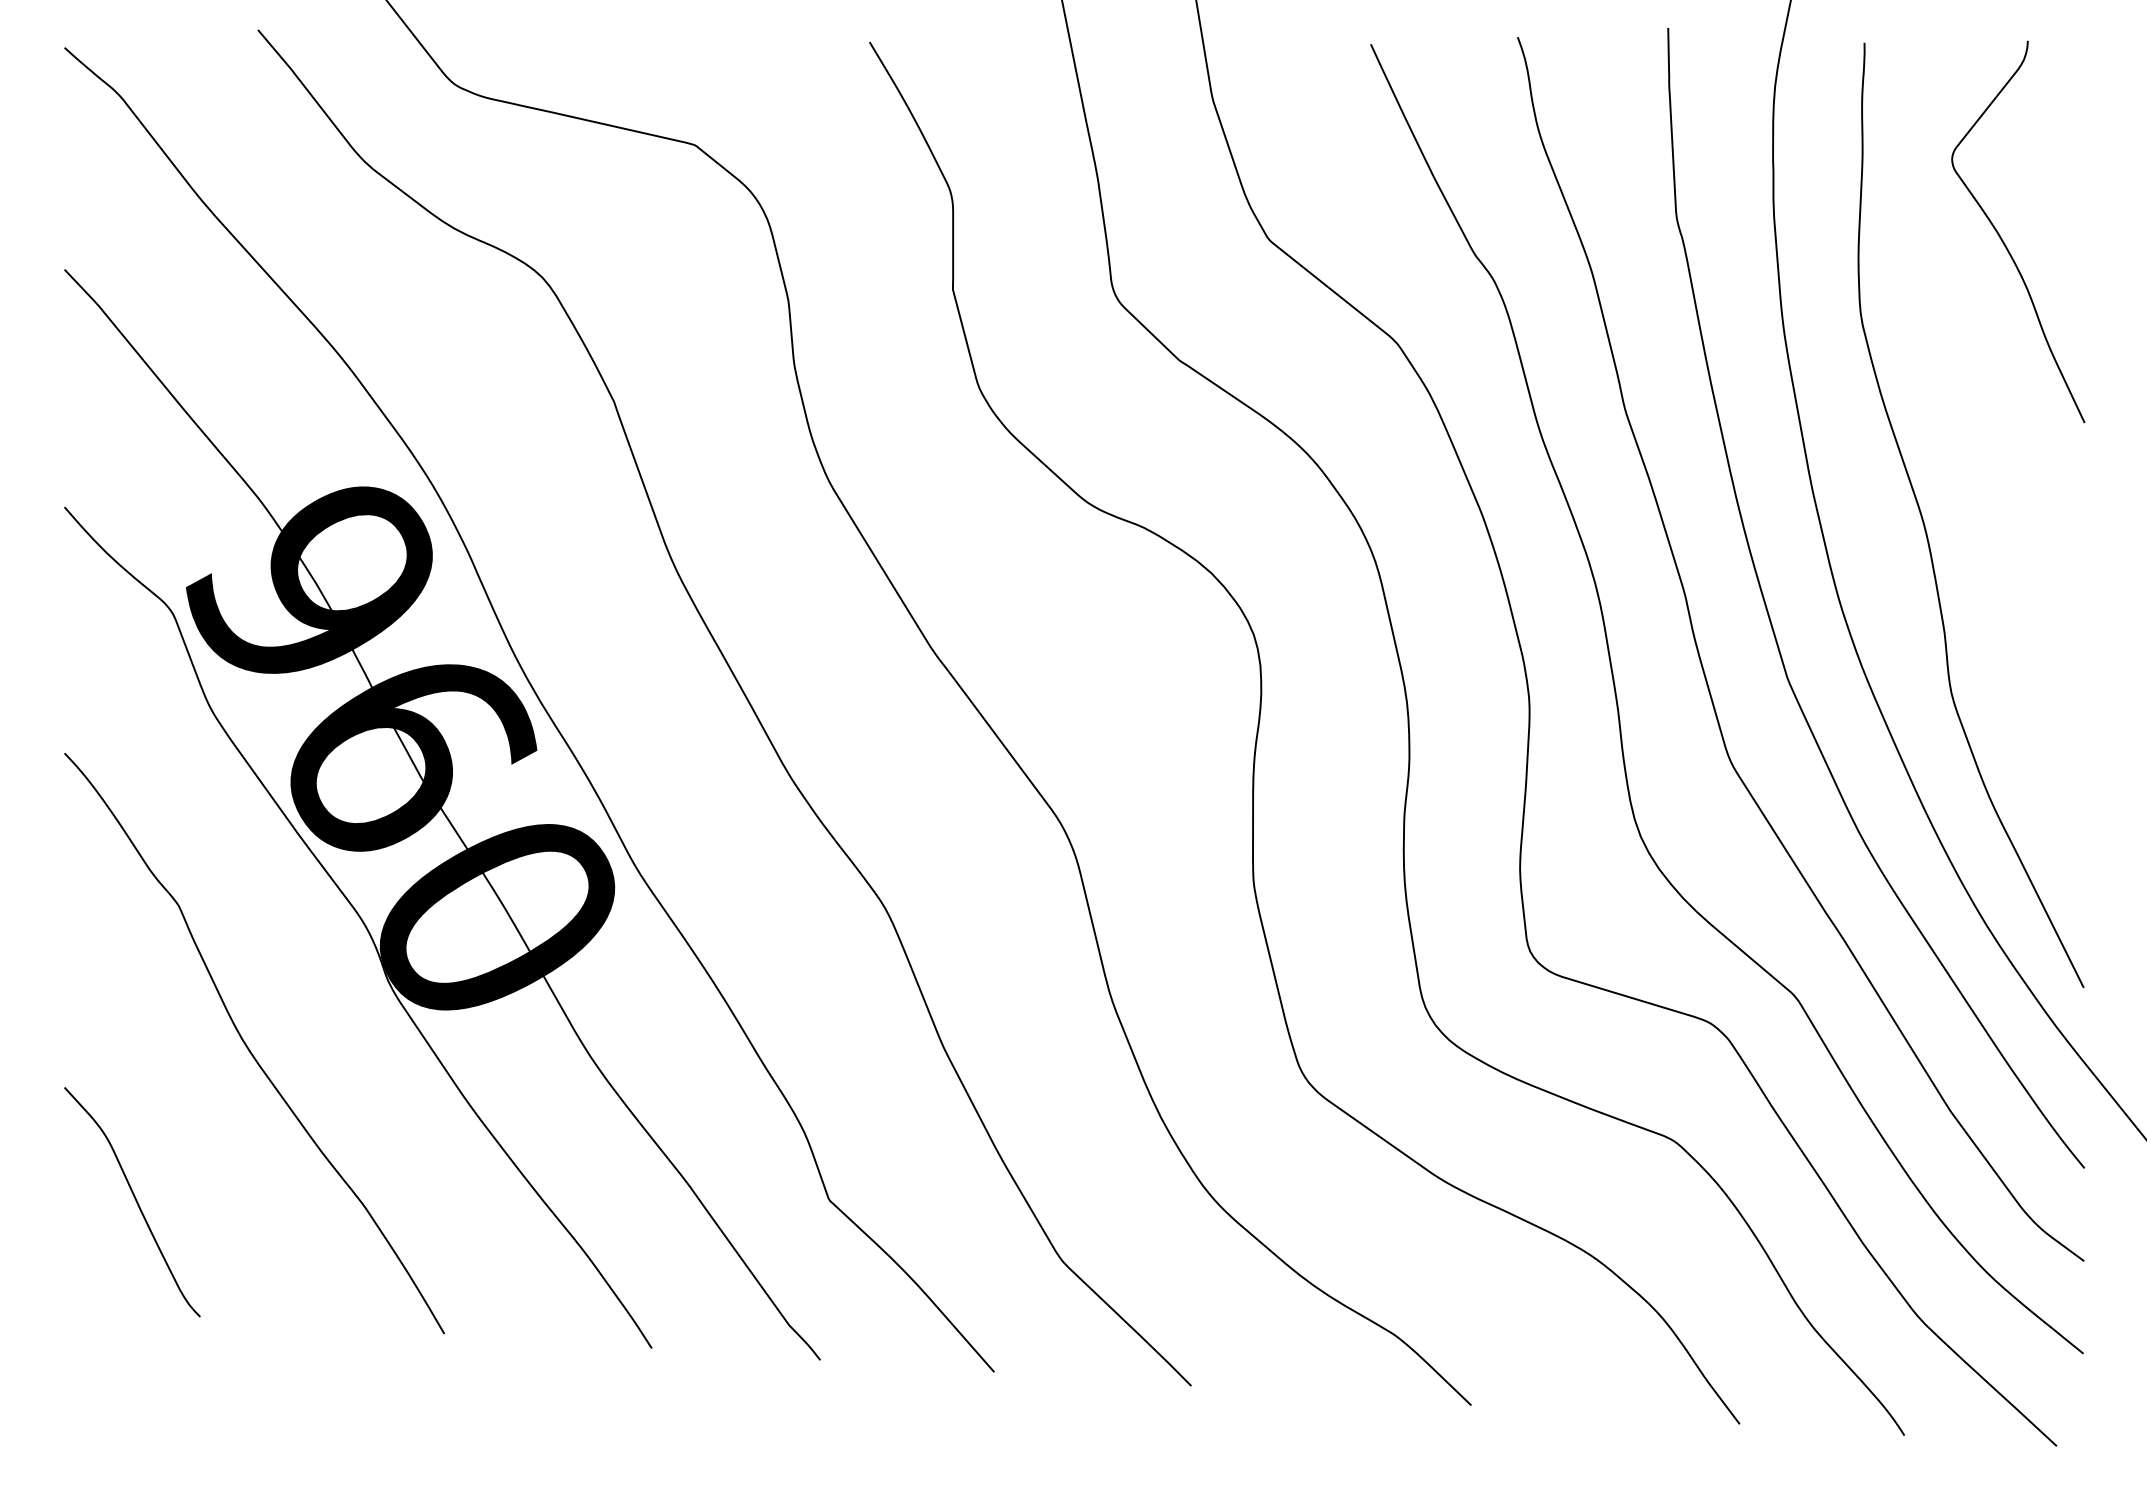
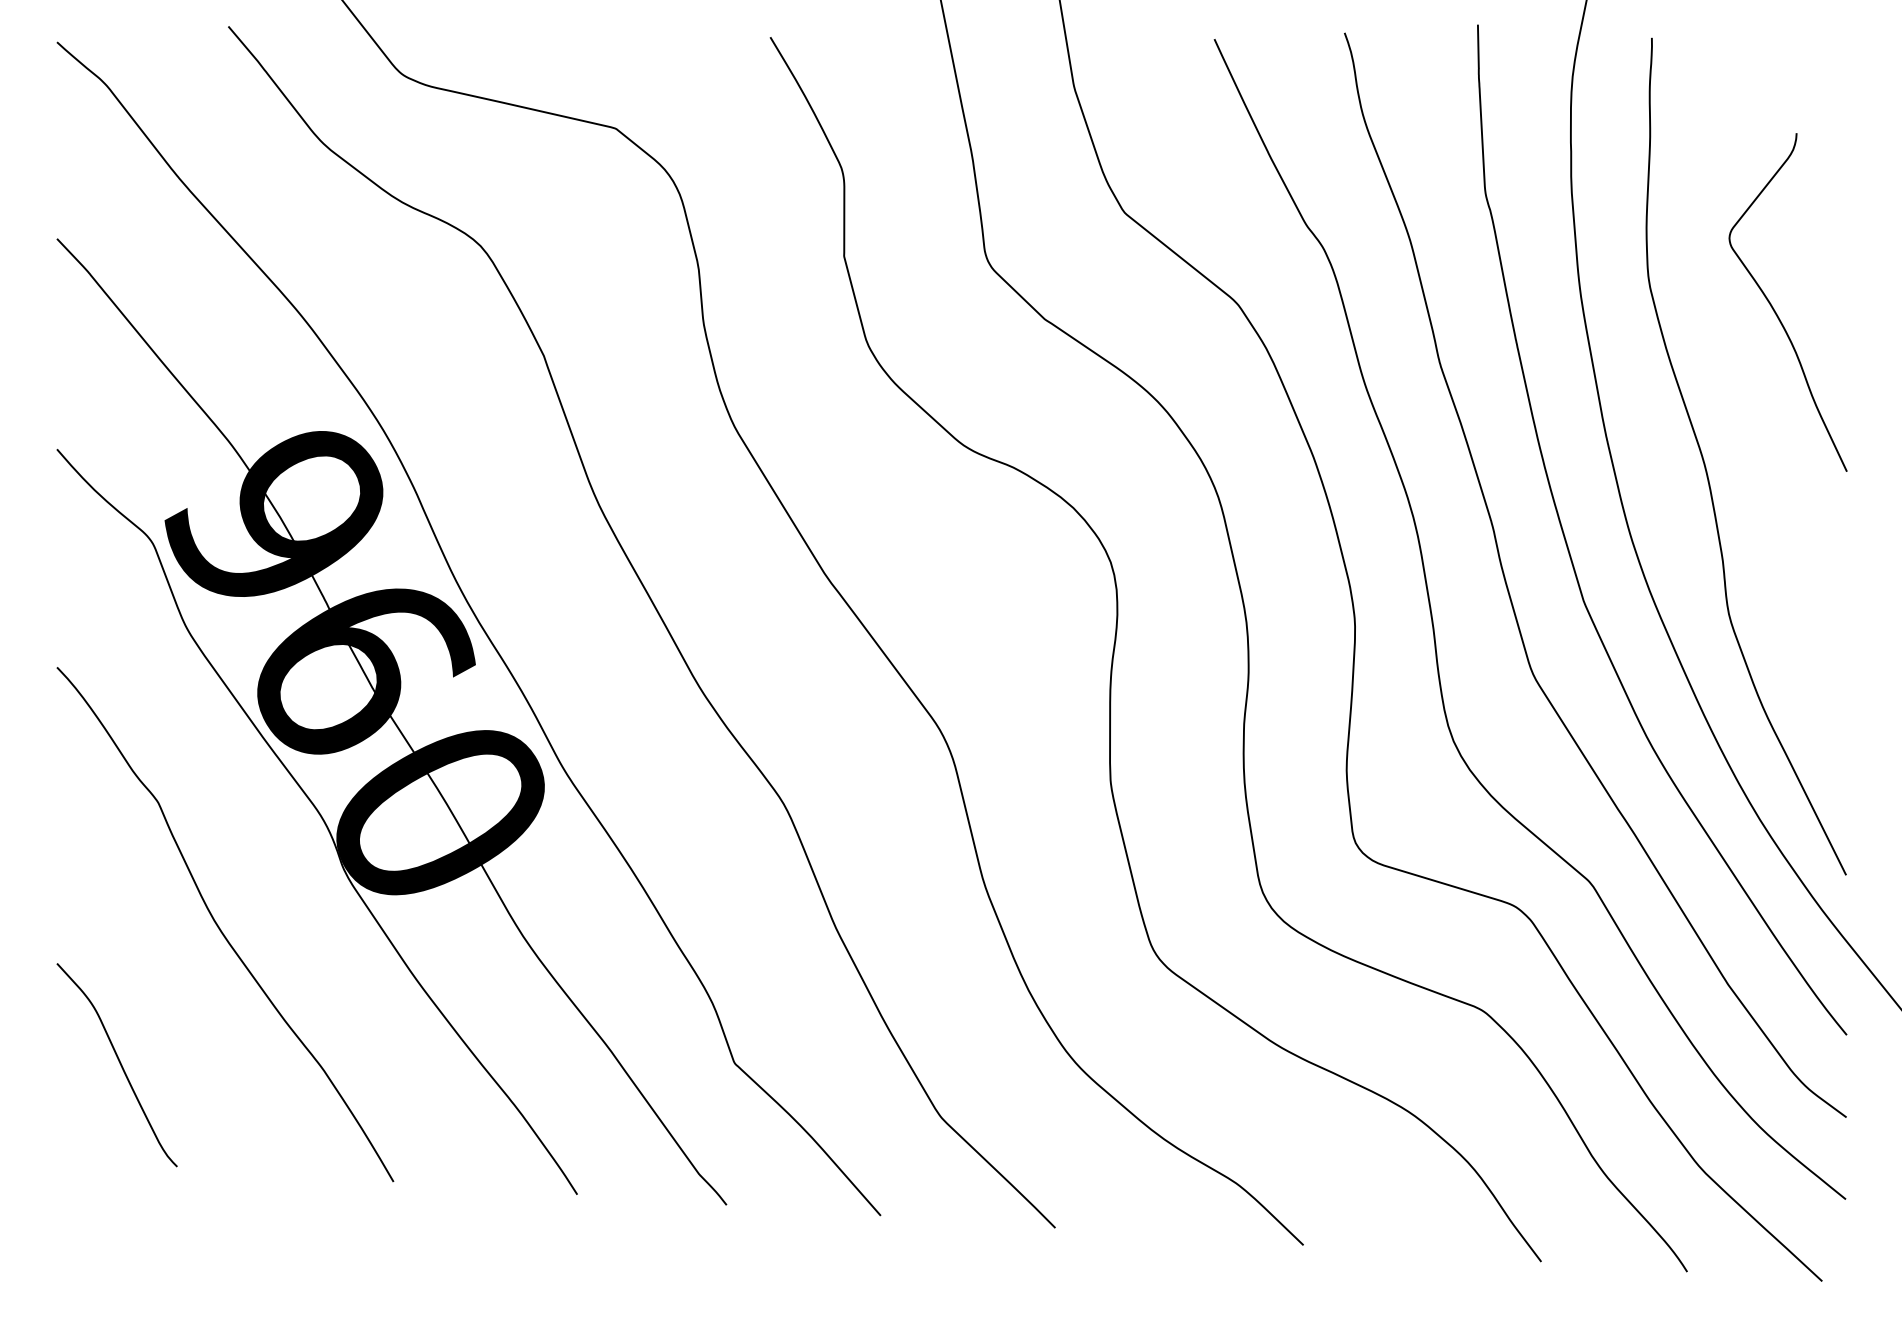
curve: (2004, 241) -> (1775, 310), moved

